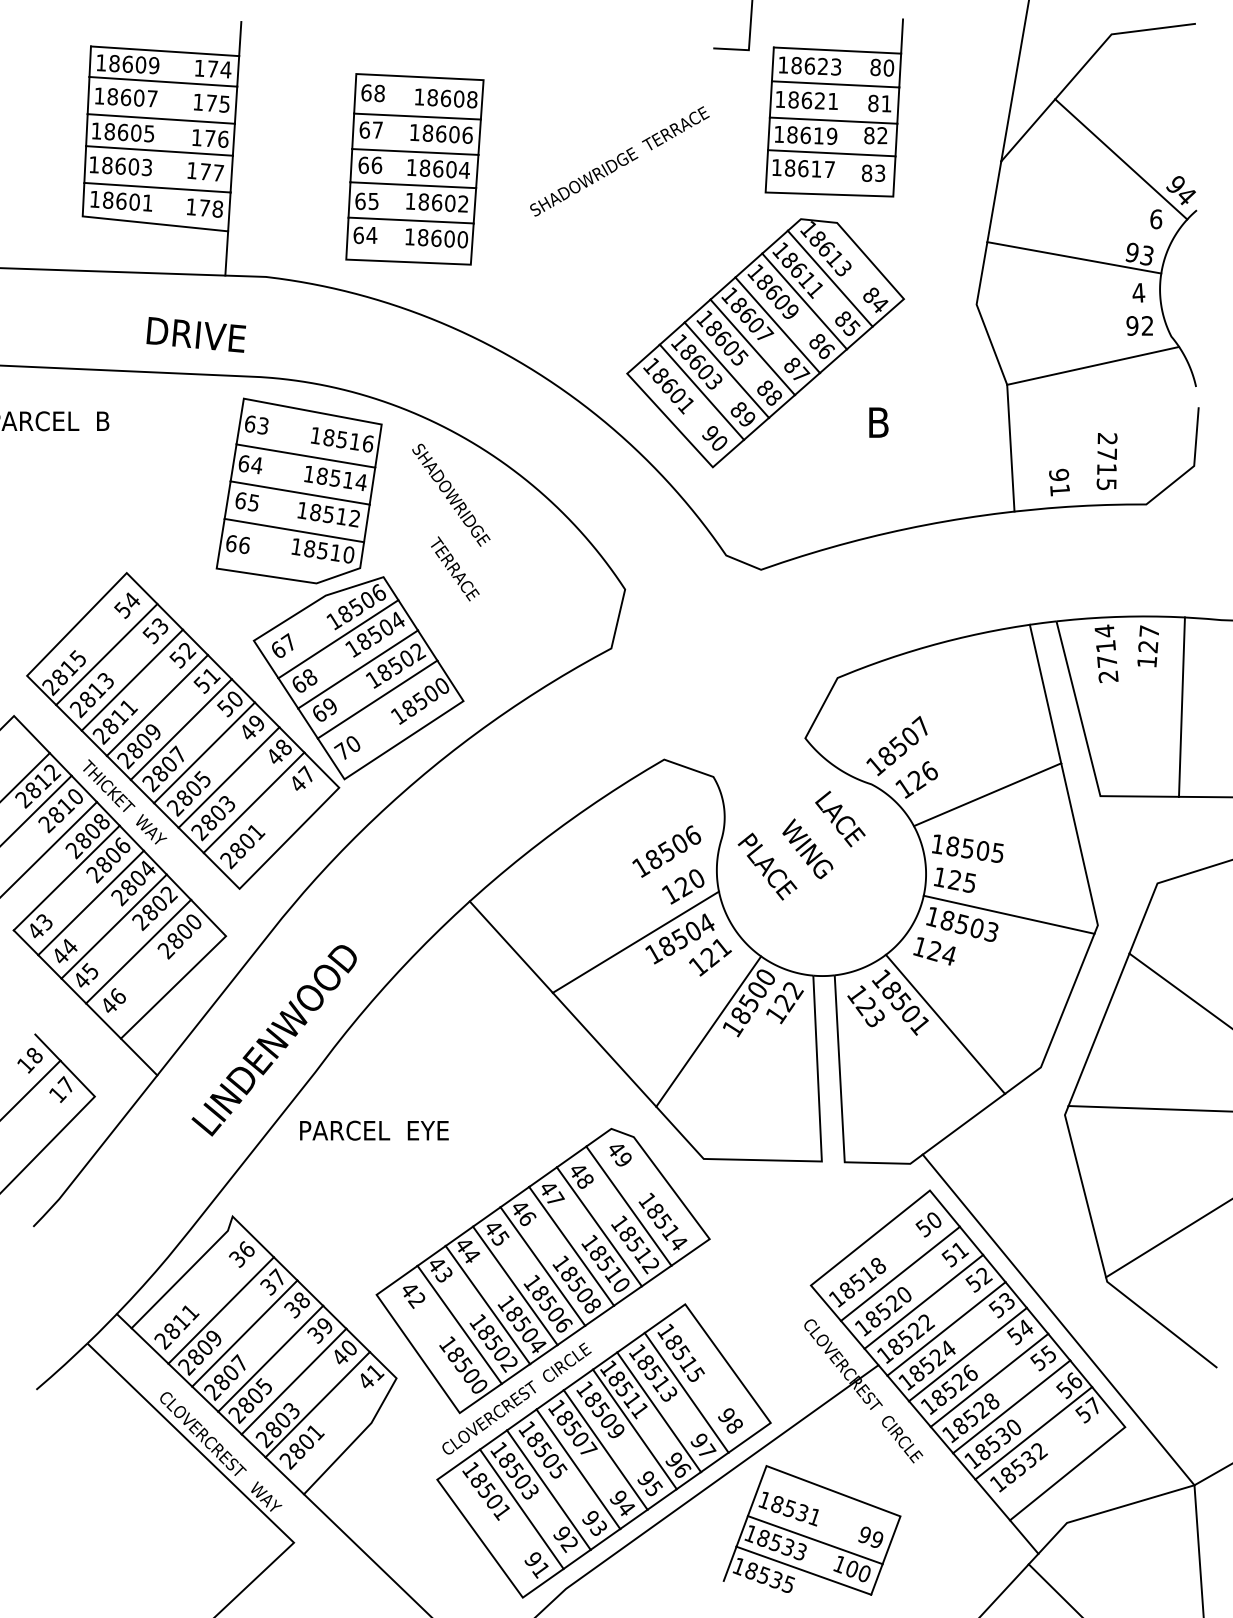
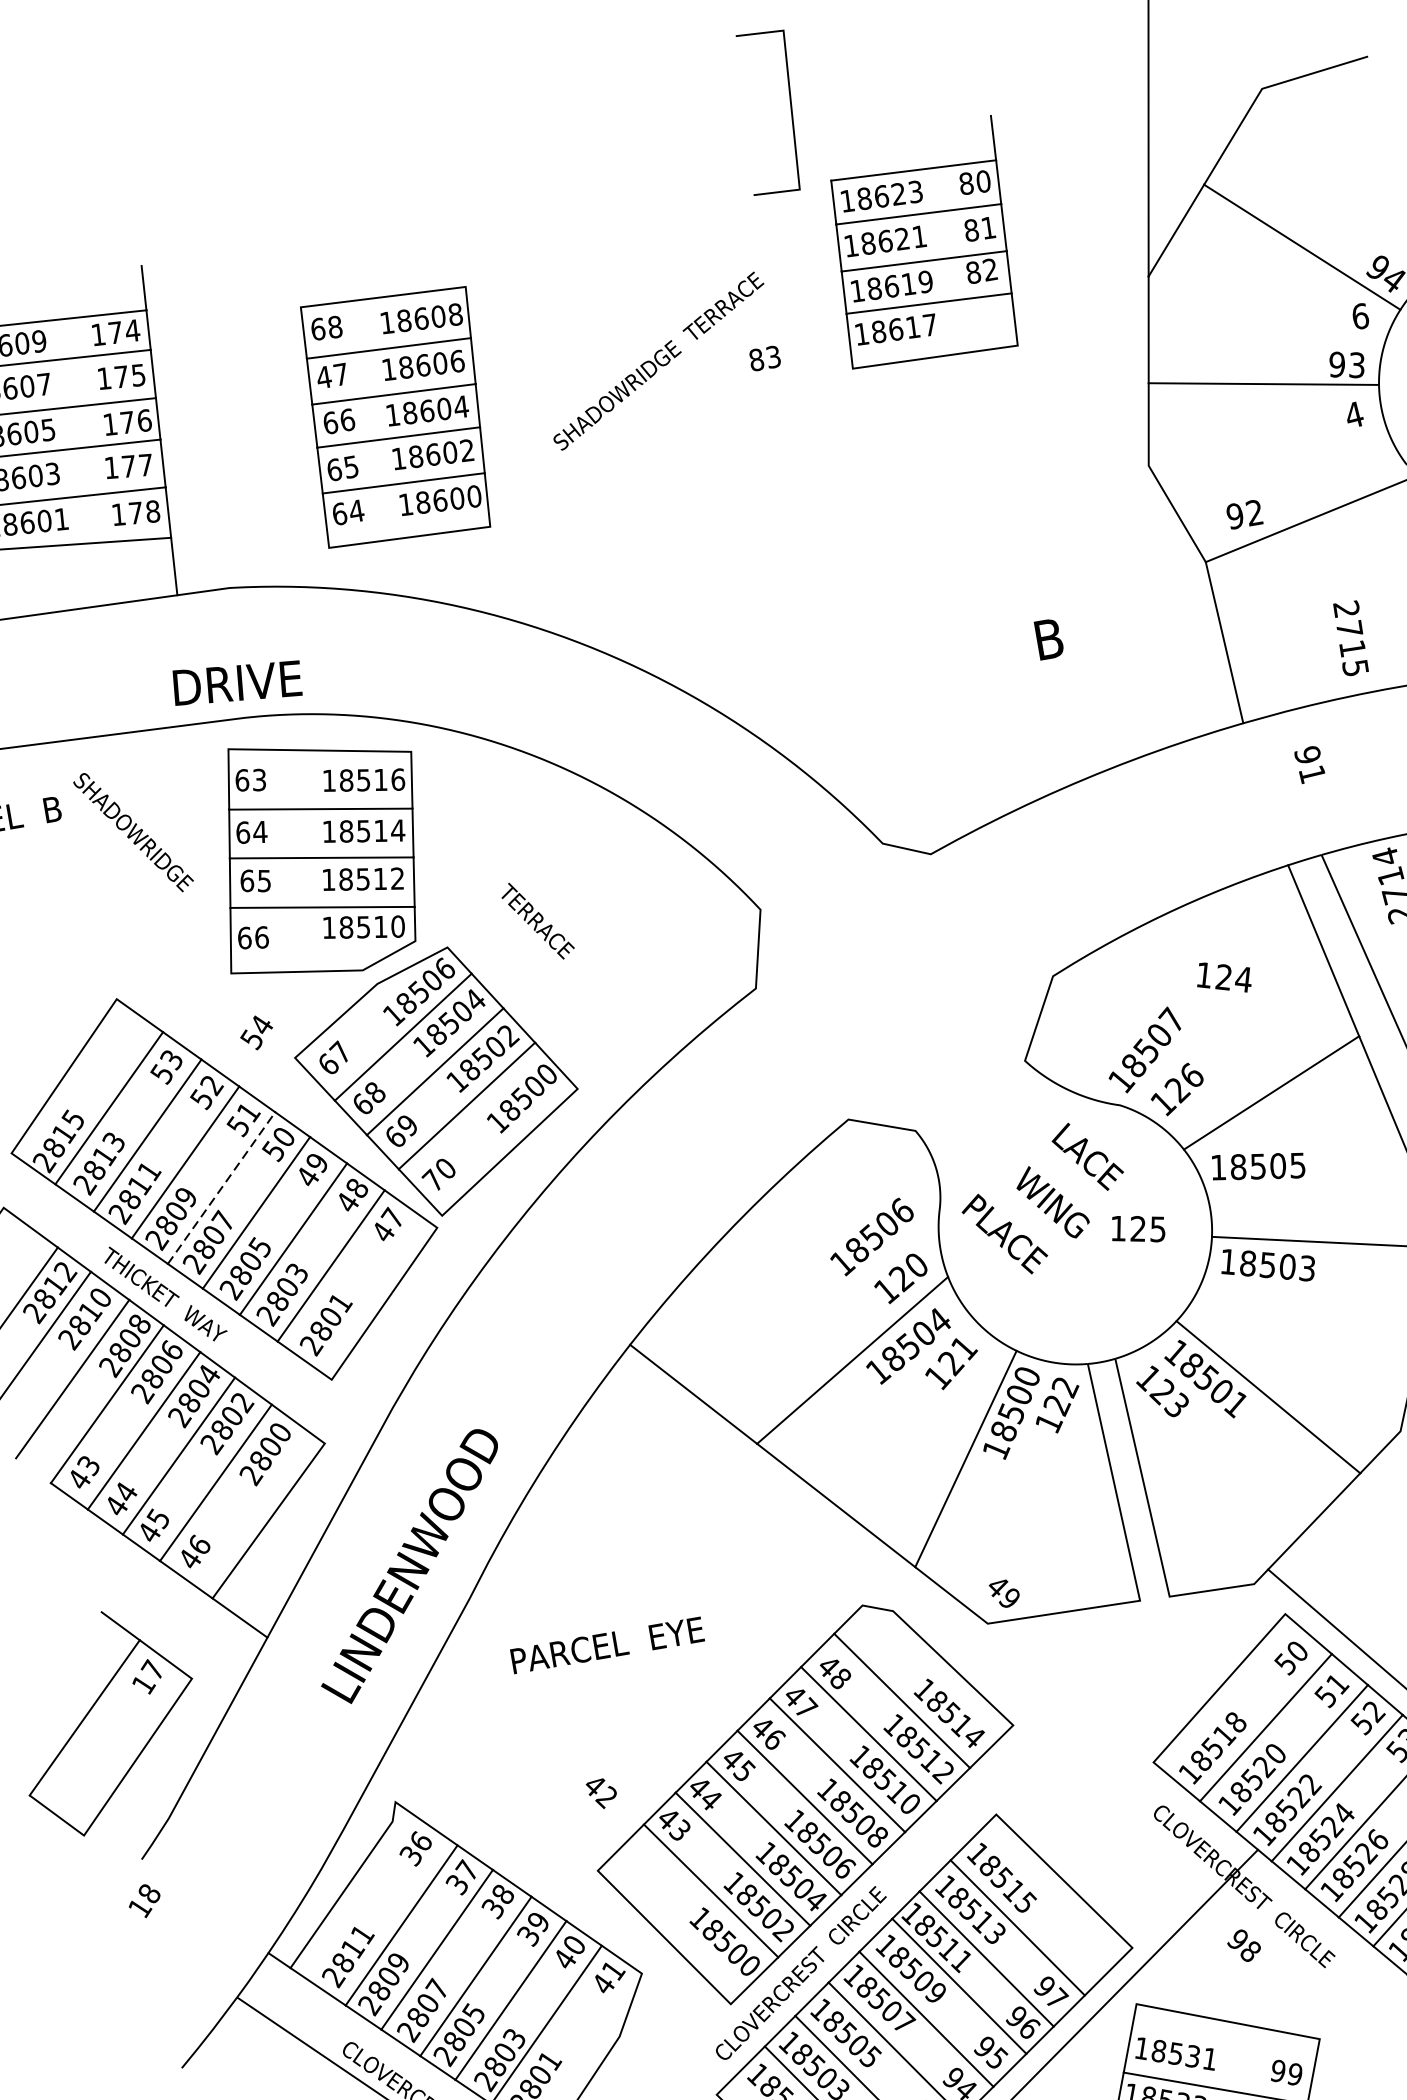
text: (364, 129) -> (323, 376), 67 -> 47
text: (873, 172) -> (764, 357), moved
text: (1139, 325) -> (1244, 514), moved
text: (196, 334) -> (237, 682), moved
part: (765, 343) -> (886, 562), removed
text: (1059, 482) -> (1309, 764), moved
text: (451, 494) -> (133, 831), moved
text: (126, 605) -> (255, 1032), moved
line: (181, 729) -> (221, 1187), solid -> dashed
text: (954, 879) -> (1137, 1228), moved
text: (934, 951) -> (1223, 977), moved
text: (29, 1060) -> (143, 1901), moved
text: (374, 1130) -> (607, 1645), moved
text: (620, 1155) -> (1004, 1593), moved
text: (414, 1296) -> (602, 1792), moved
text: (730, 1420) -> (1244, 1945), moved

